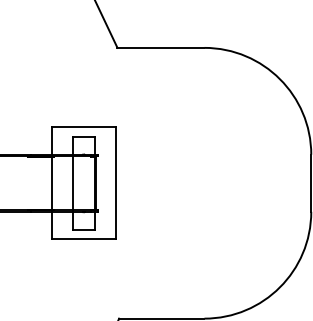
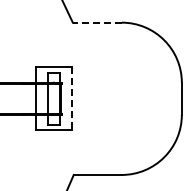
line: (159, 47) -> (96, 22), solid -> dashed
line: (115, 182) -> (71, 98), solid -> dashed

